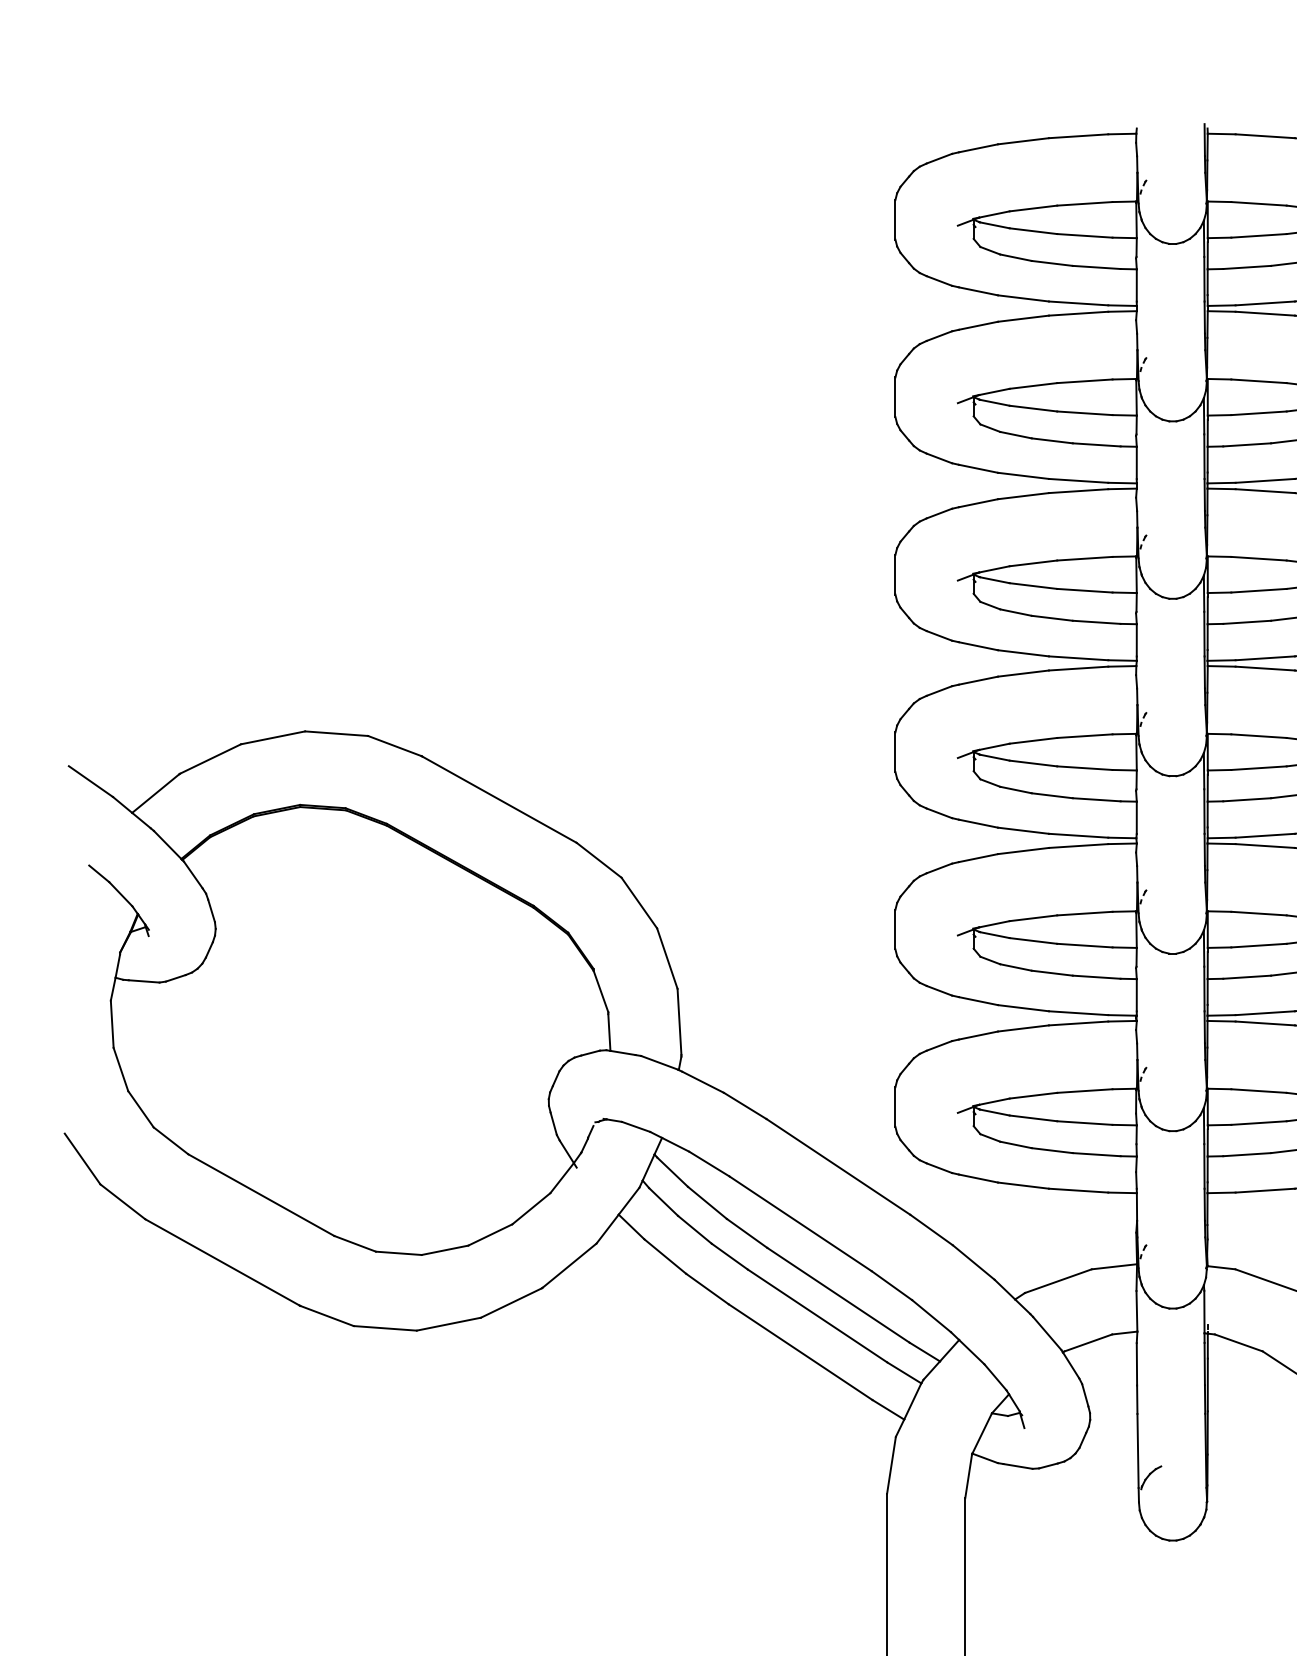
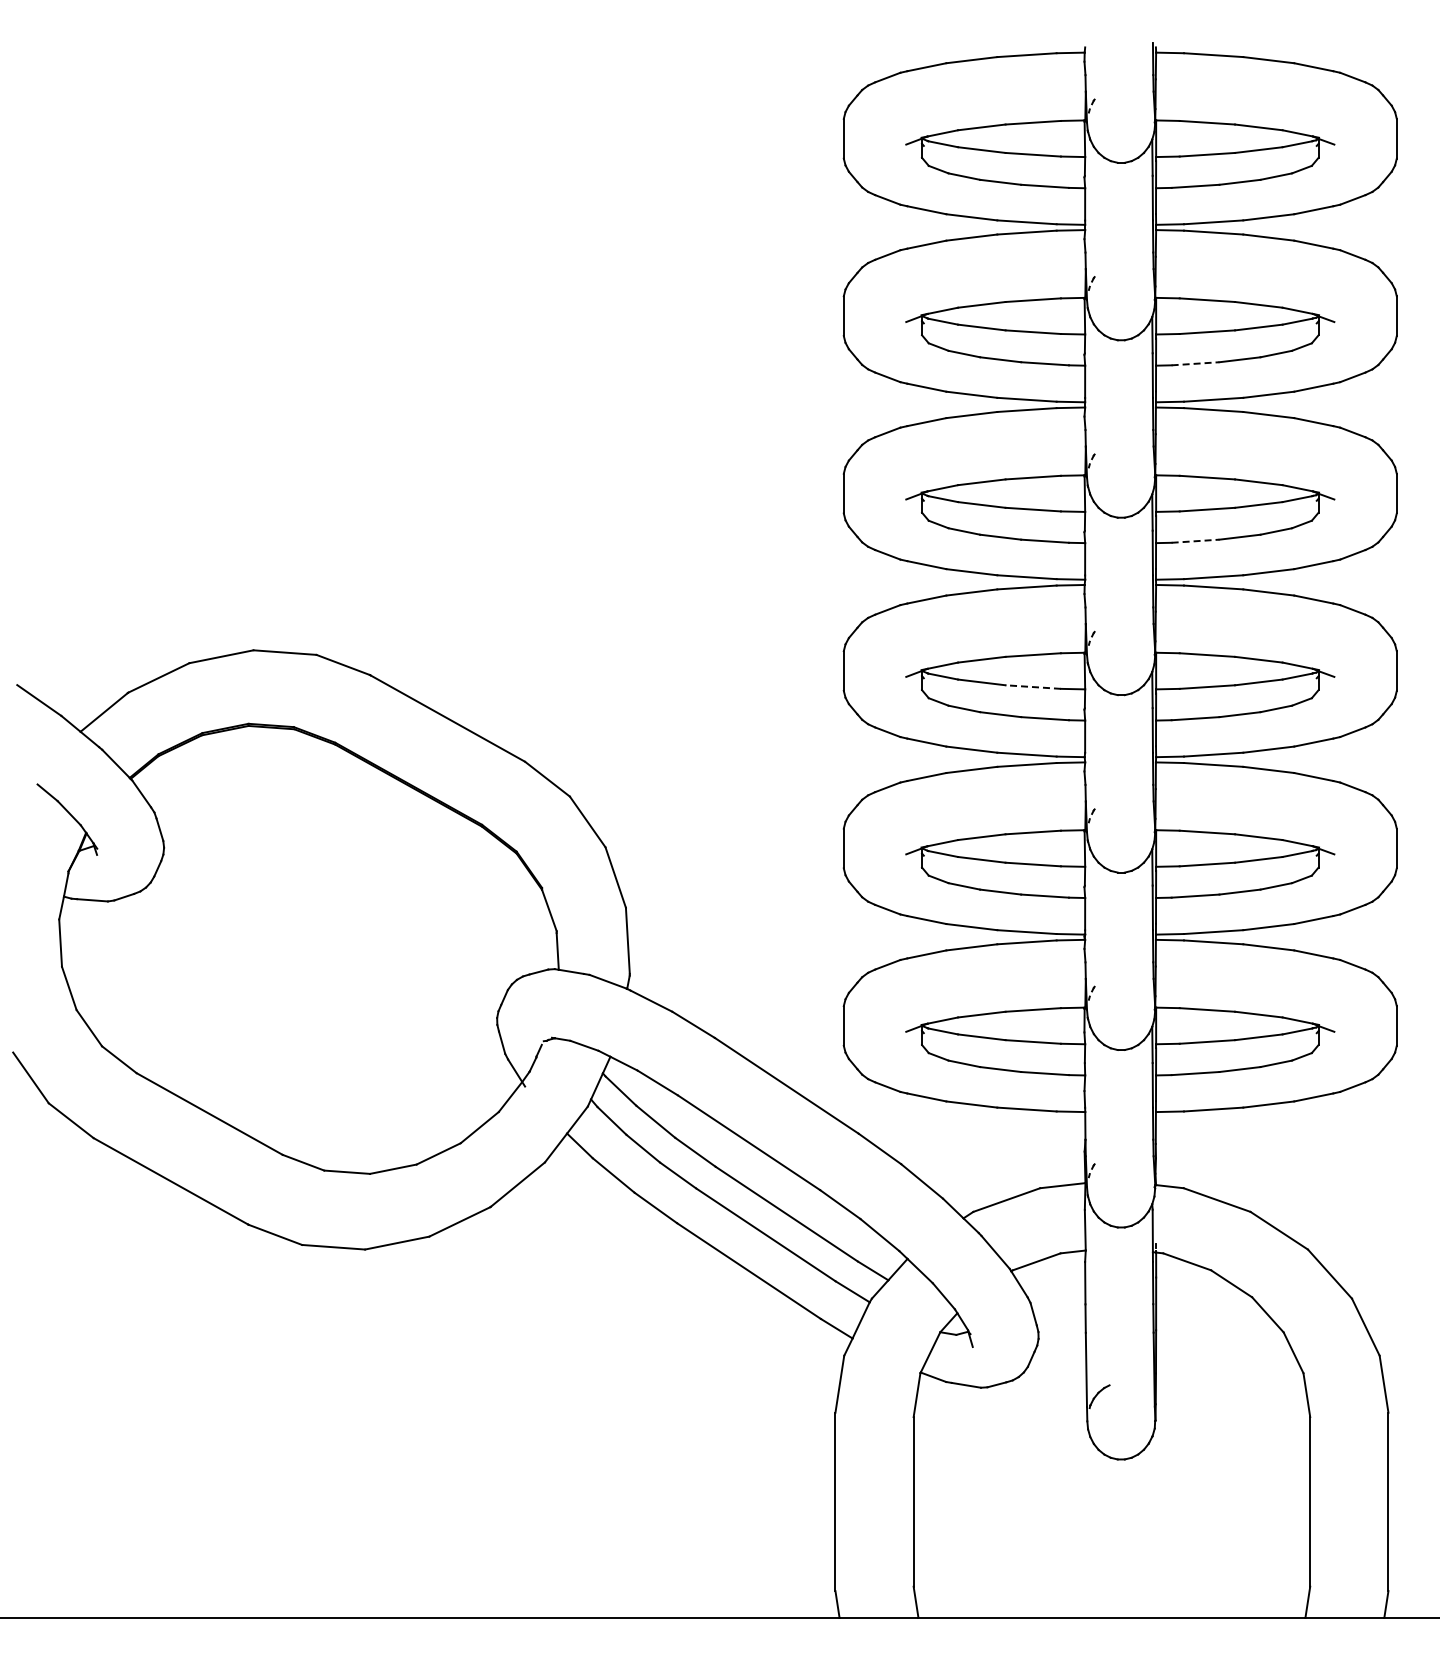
line: (1247, 444) -> (1195, 363), solid -> dashed
line: (1247, 622) -> (1195, 541), solid -> dashed
line: (1085, 768) -> (1033, 687), solid -> dashed

